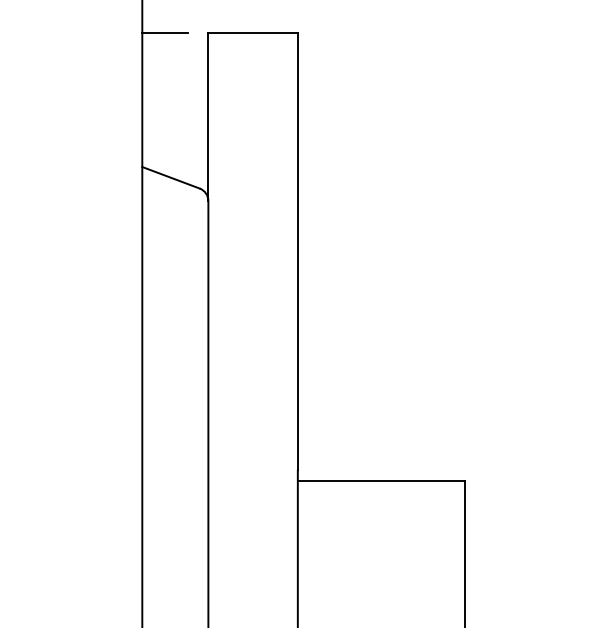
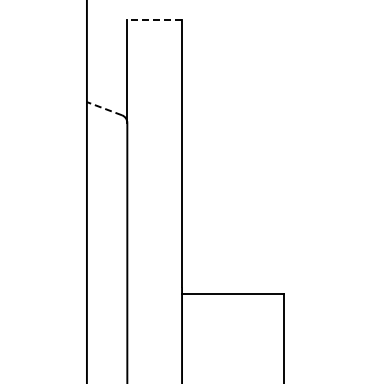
line: (164, 33) -> (100, 20), removed
line: (252, 33) -> (154, 20), solid -> dashed
line: (171, 177) -> (104, 108), solid -> dashed

